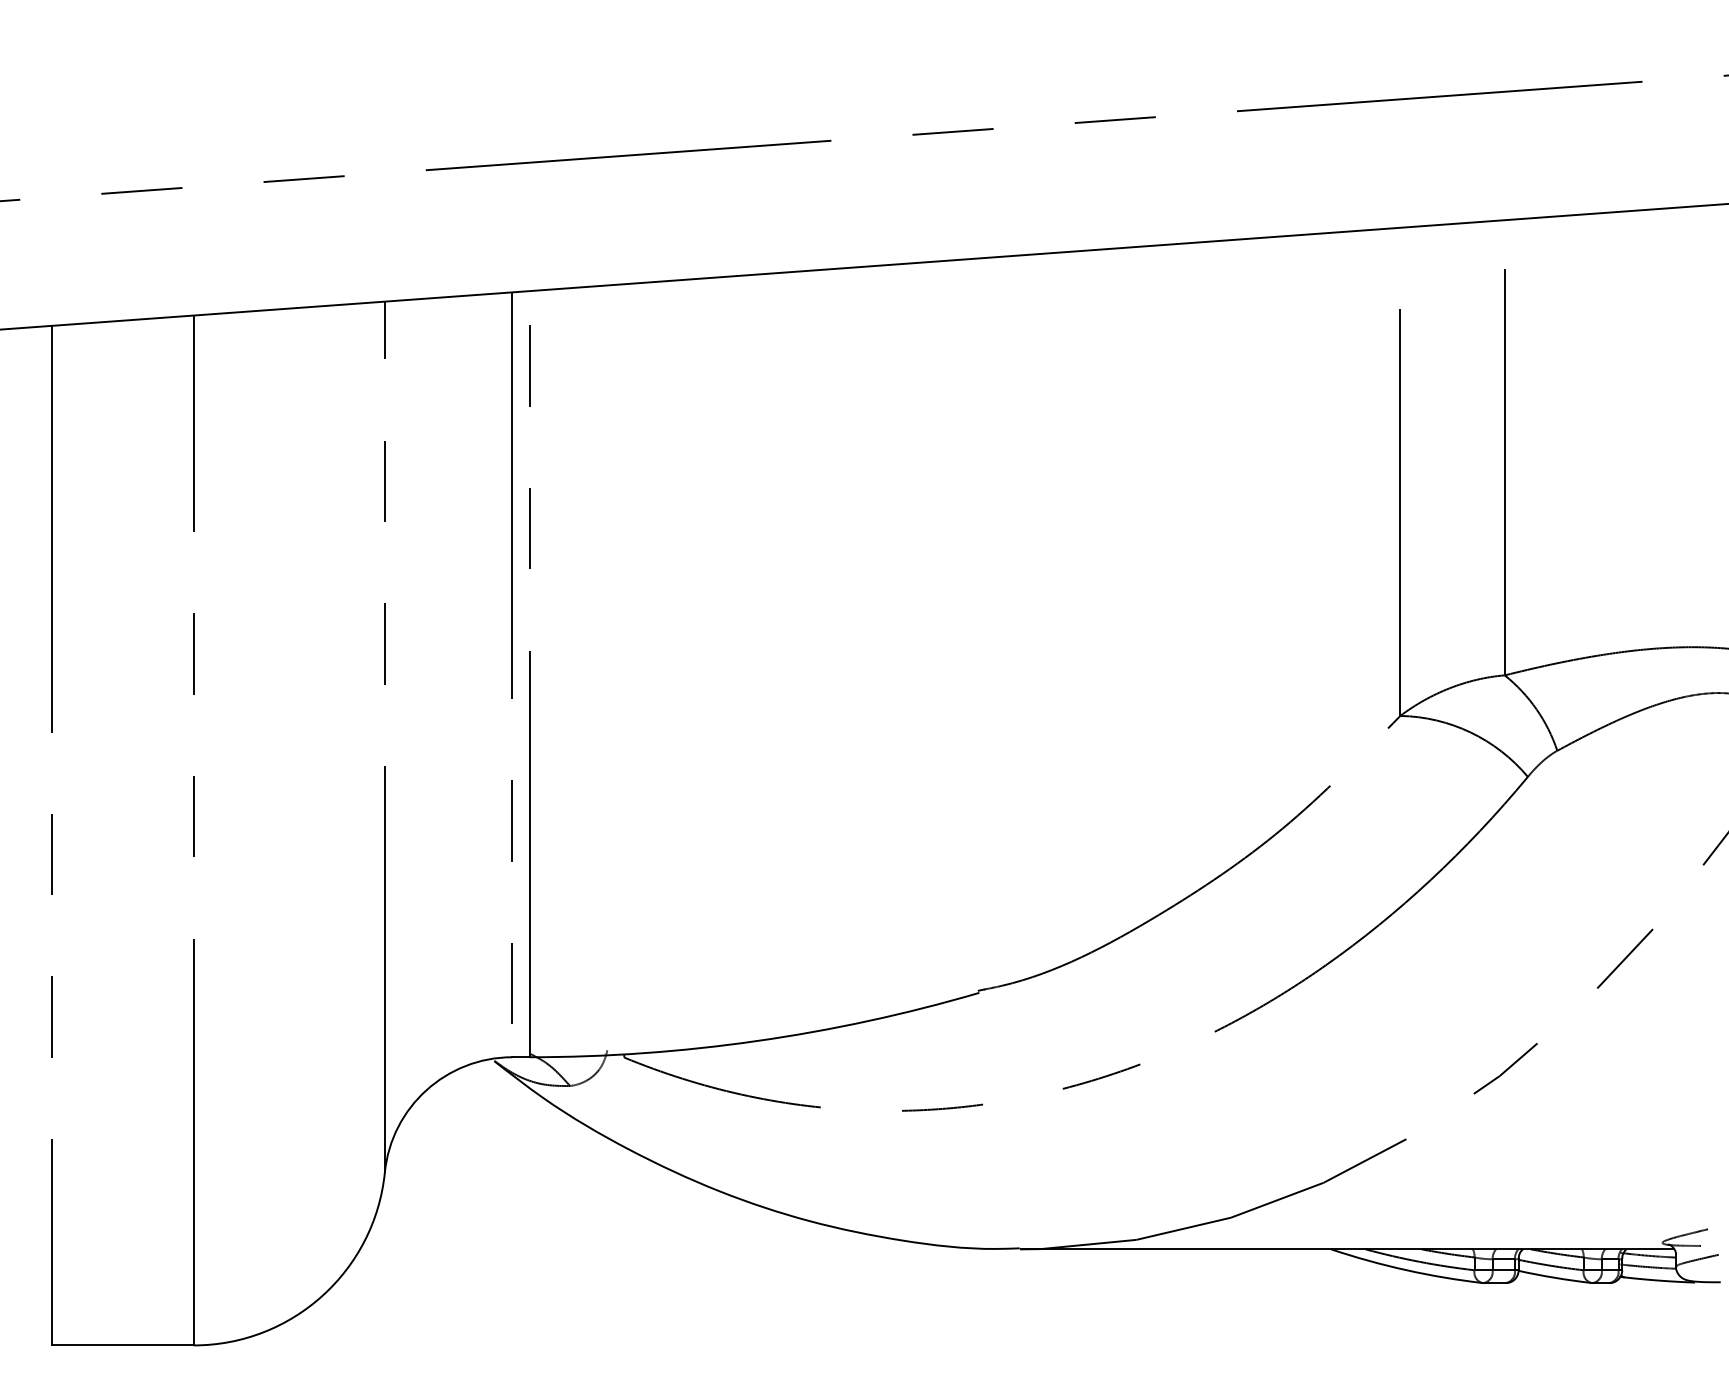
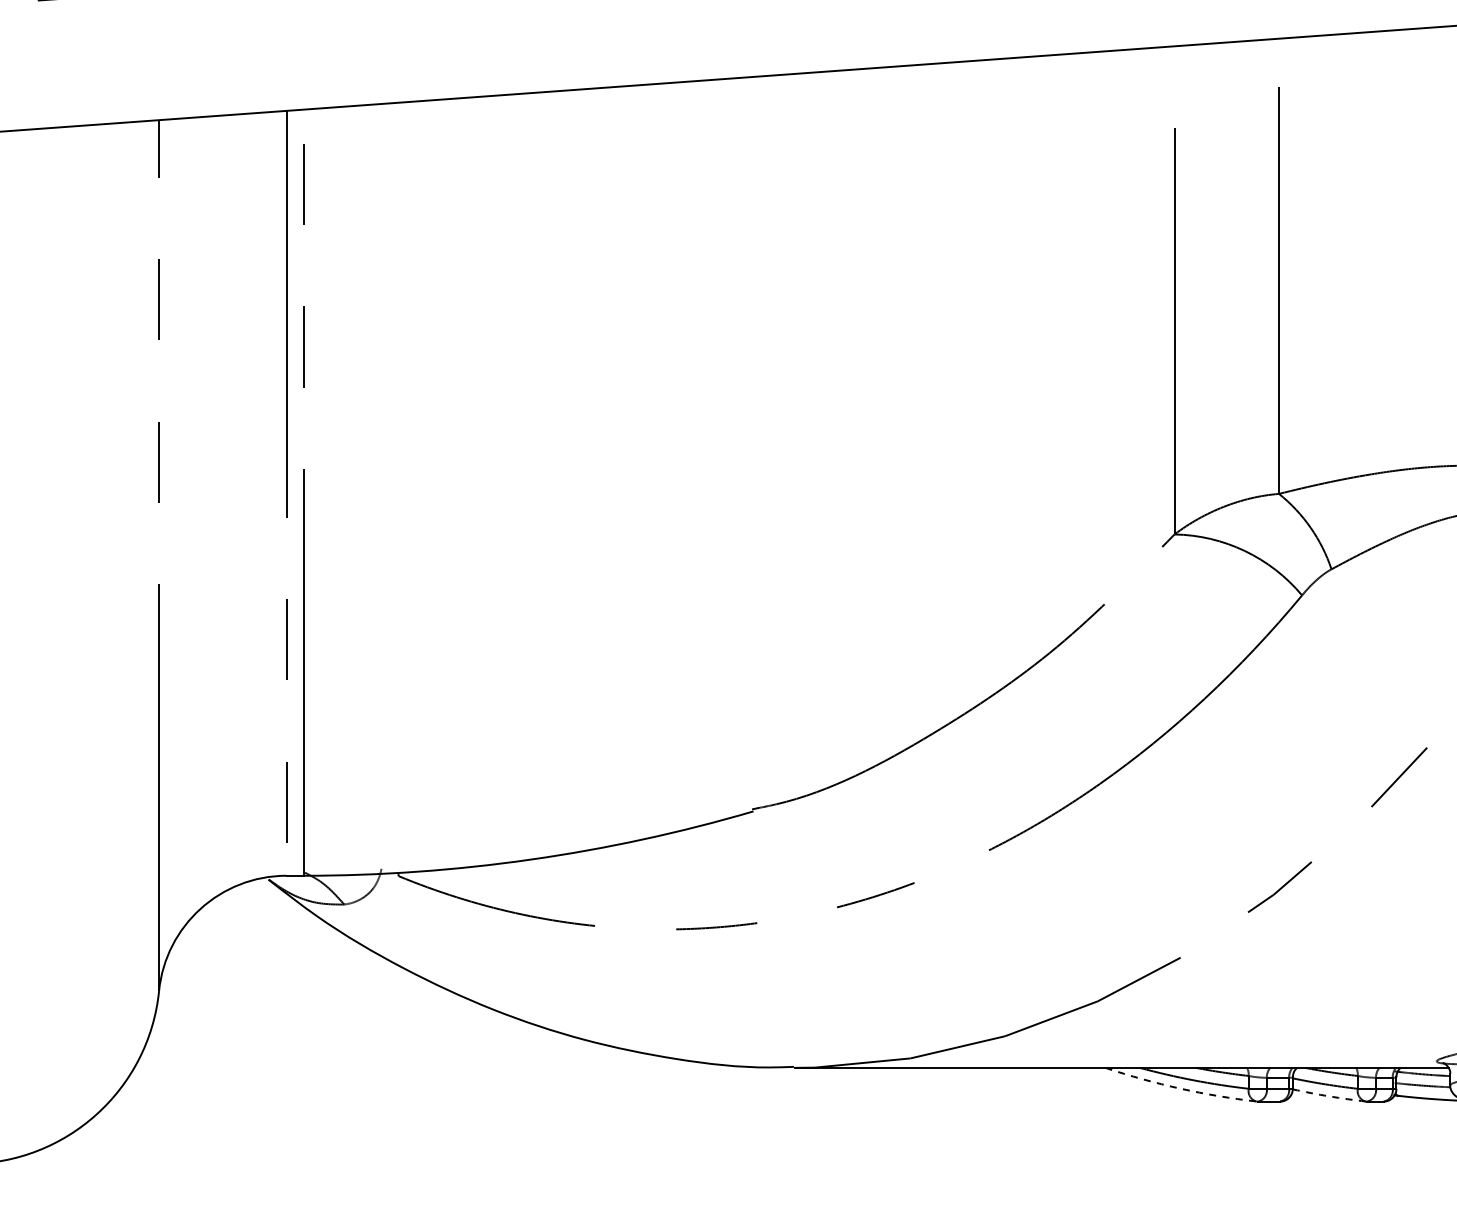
arc: (1406, 1270) -> (1180, 1089), solid -> dashed
arc: (1555, 1277) -> (1329, 1096), solid -> dashed

